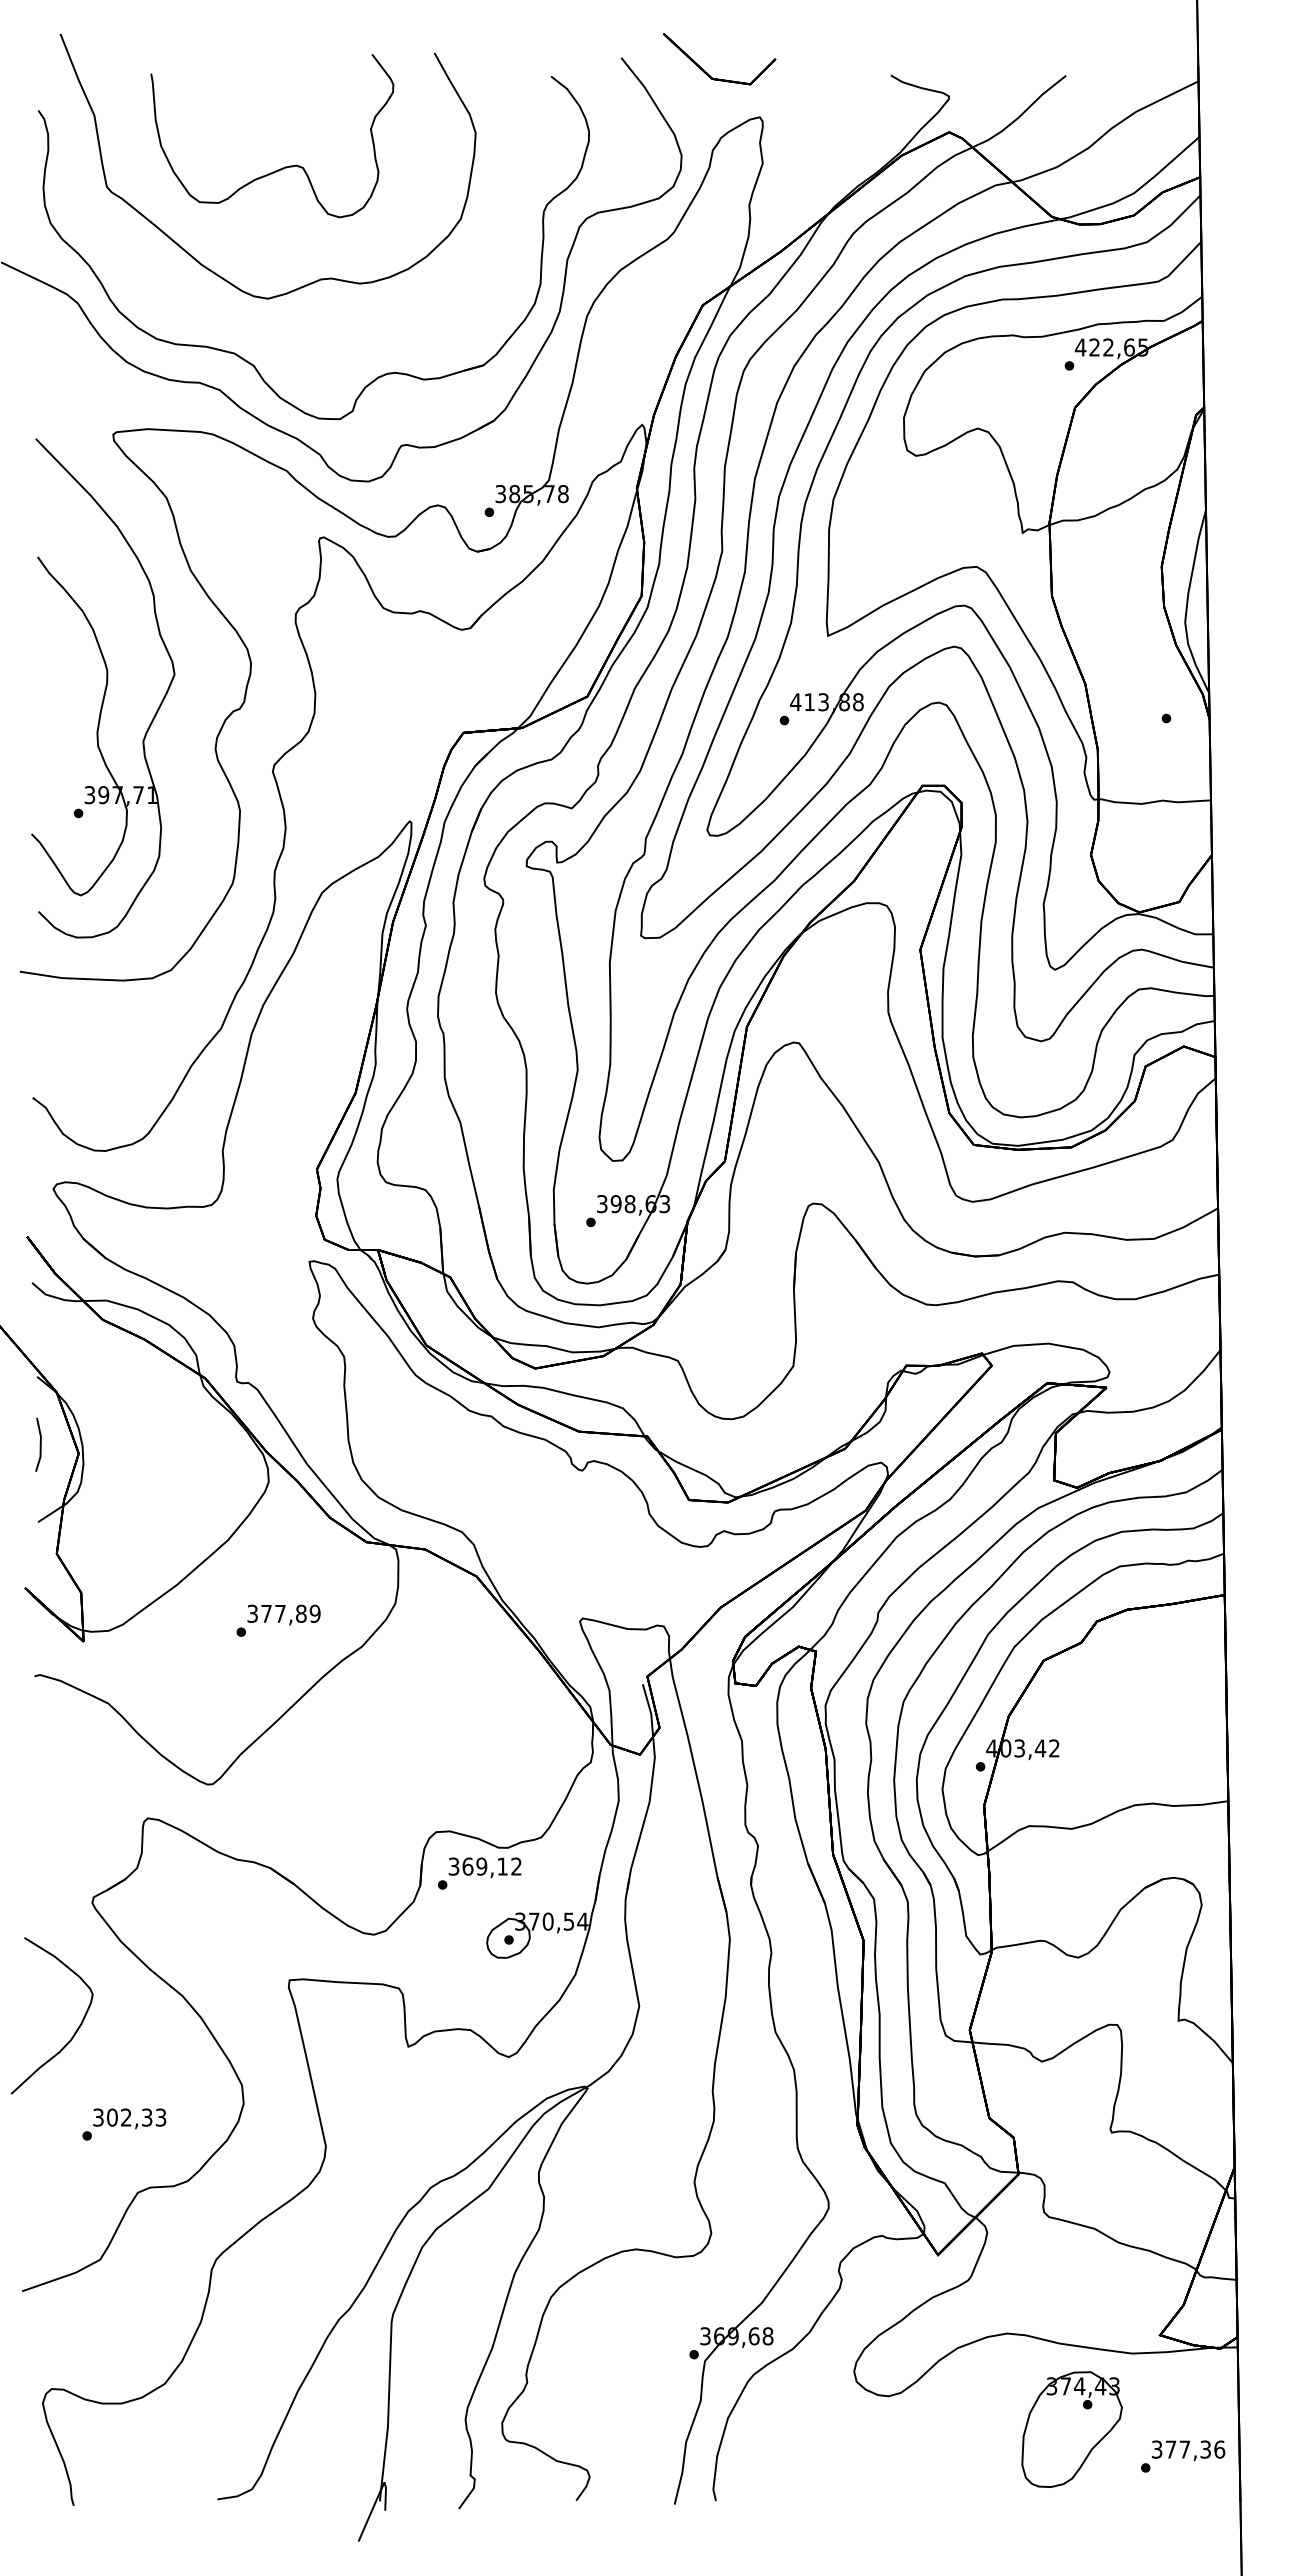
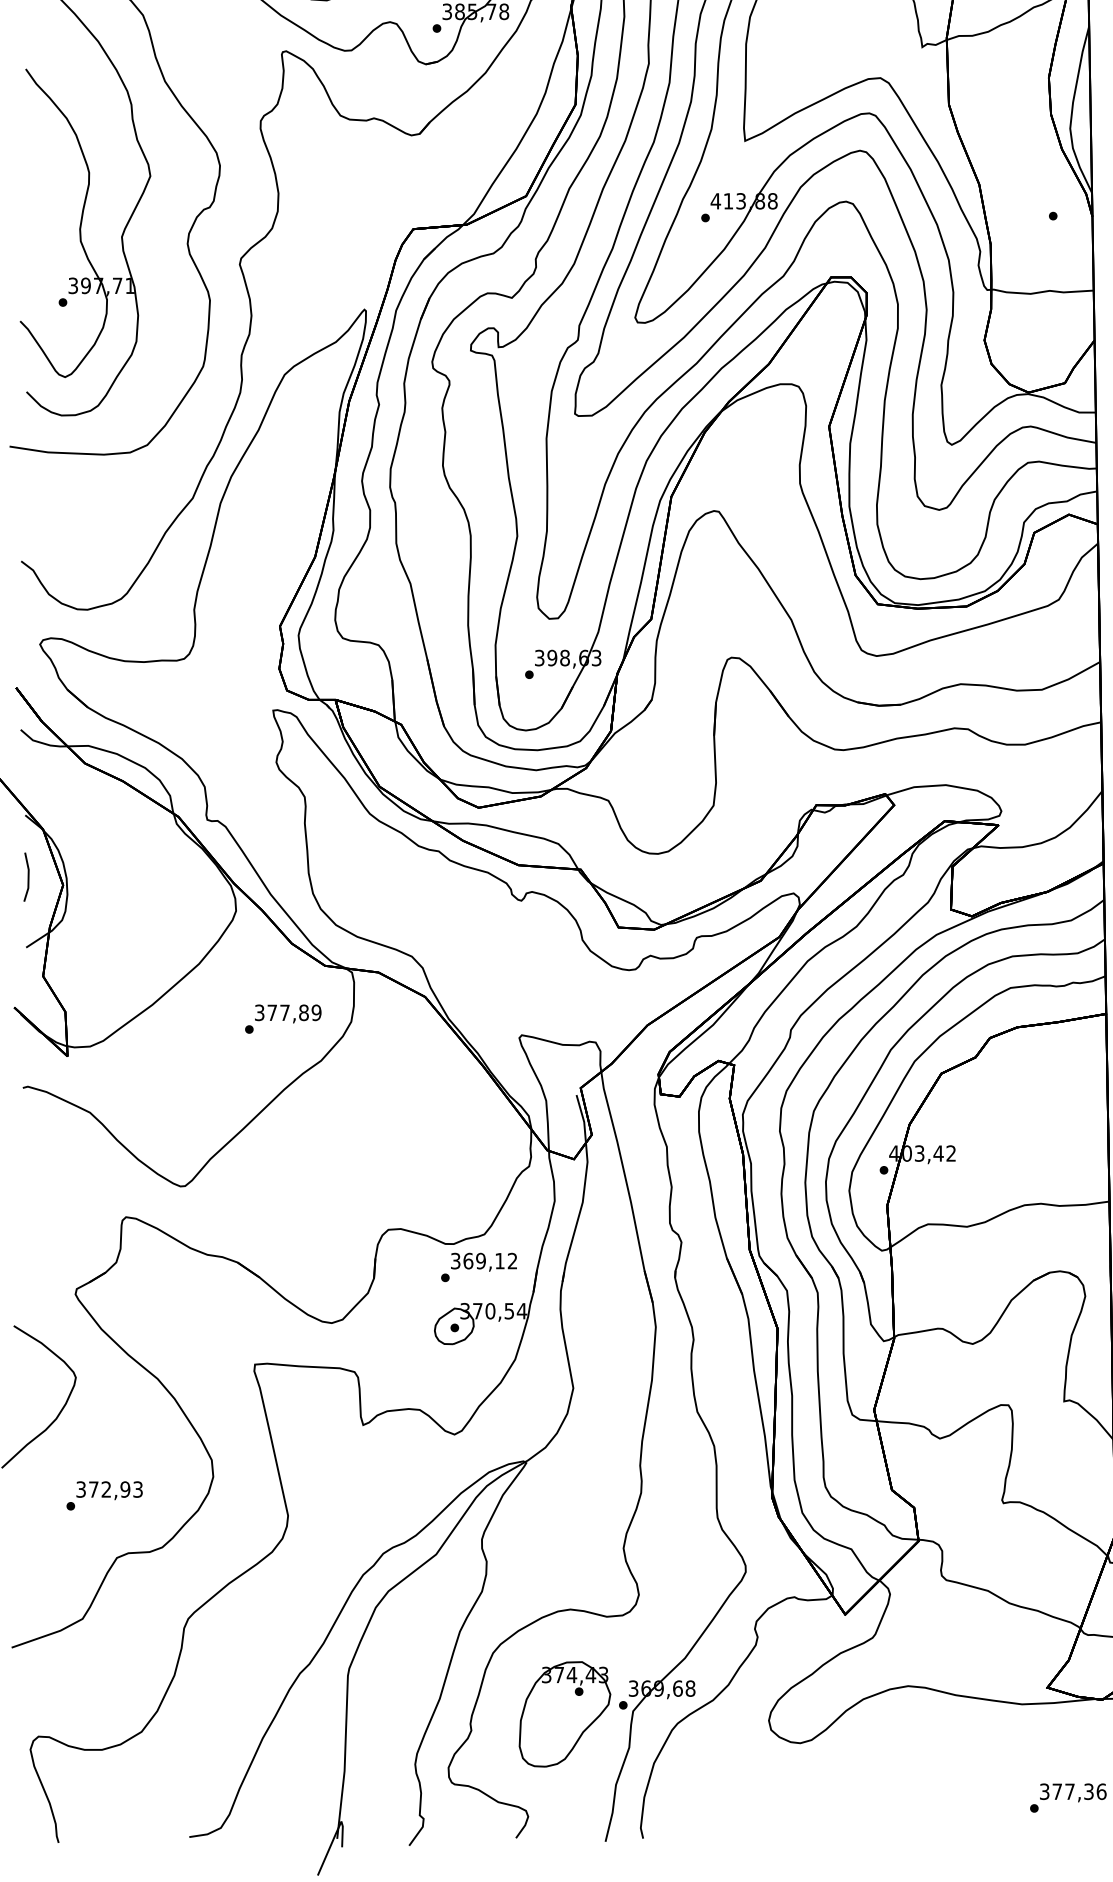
text: (278, 1620) -> (283, 1018), moved
text: (479, 1873) -> (478, 1267), moved
text: (129, 2117) -> (109, 1489), 302,33 -> 372,93
part: (1071, 2429) -> (564, 1714), moved

